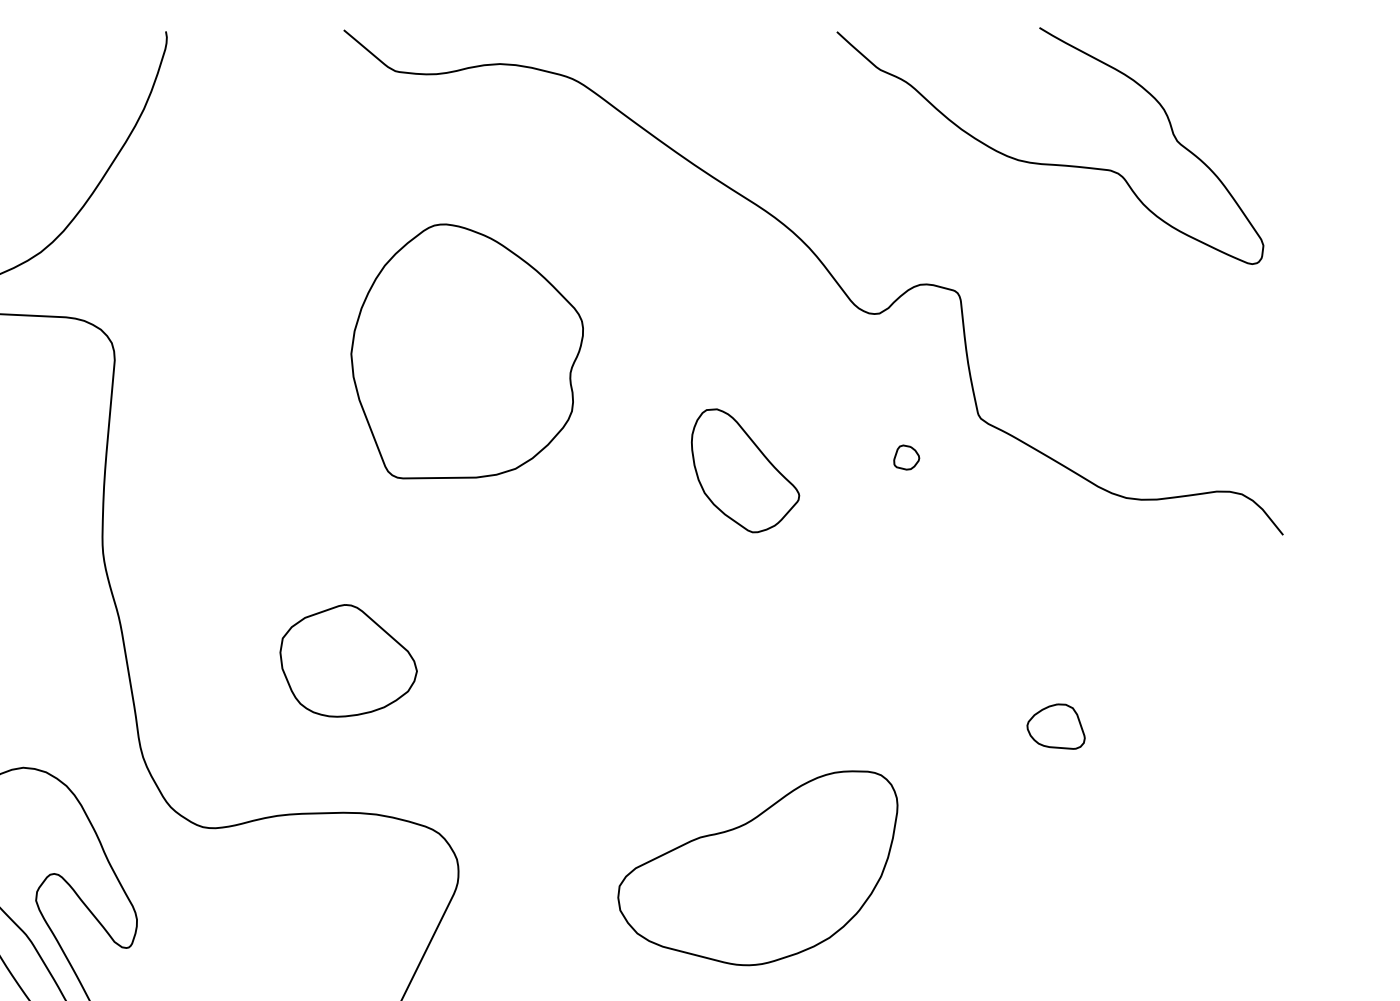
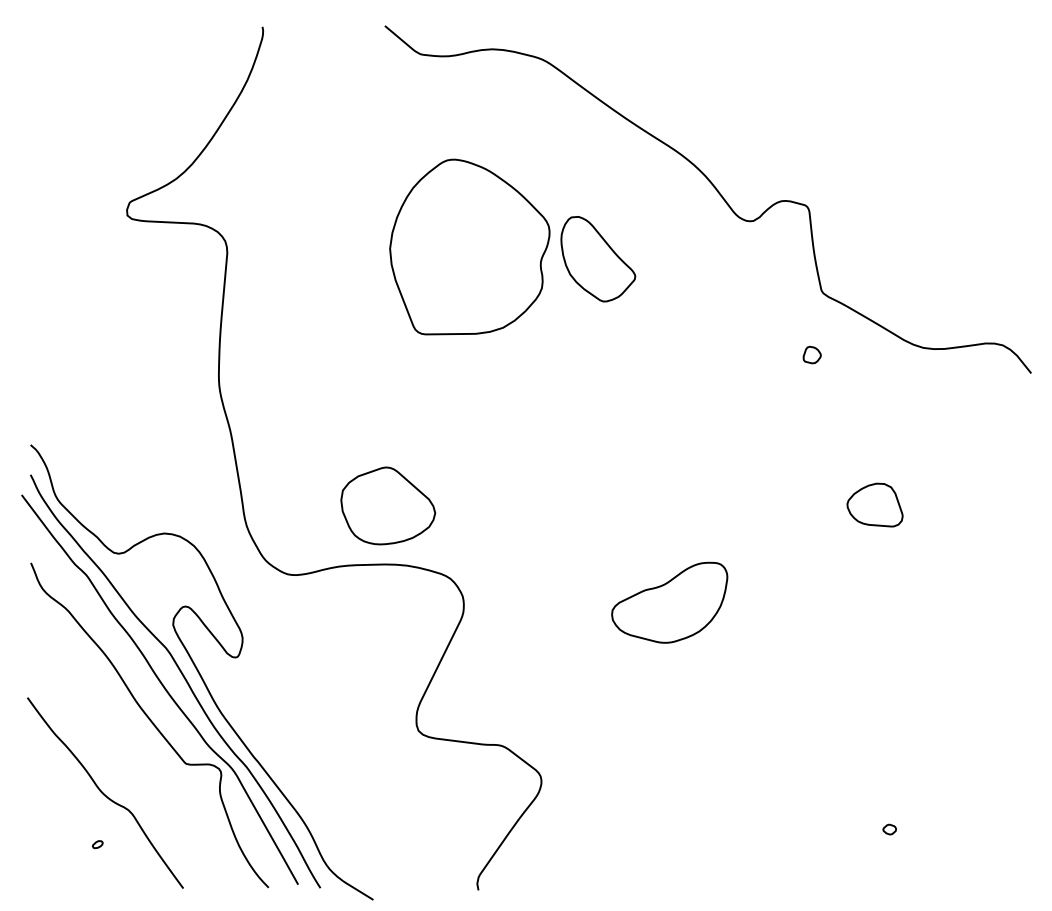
curve: (1049, 163) -> (870, 117), removed
part: (905, 456) -> (811, 354), moved
part: (745, 471) -> (598, 259), moved
part: (349, 660) -> (388, 505), moved
part: (1055, 727) -> (874, 505), size x1.4
part: (757, 868) -> (669, 602), size x0.6

